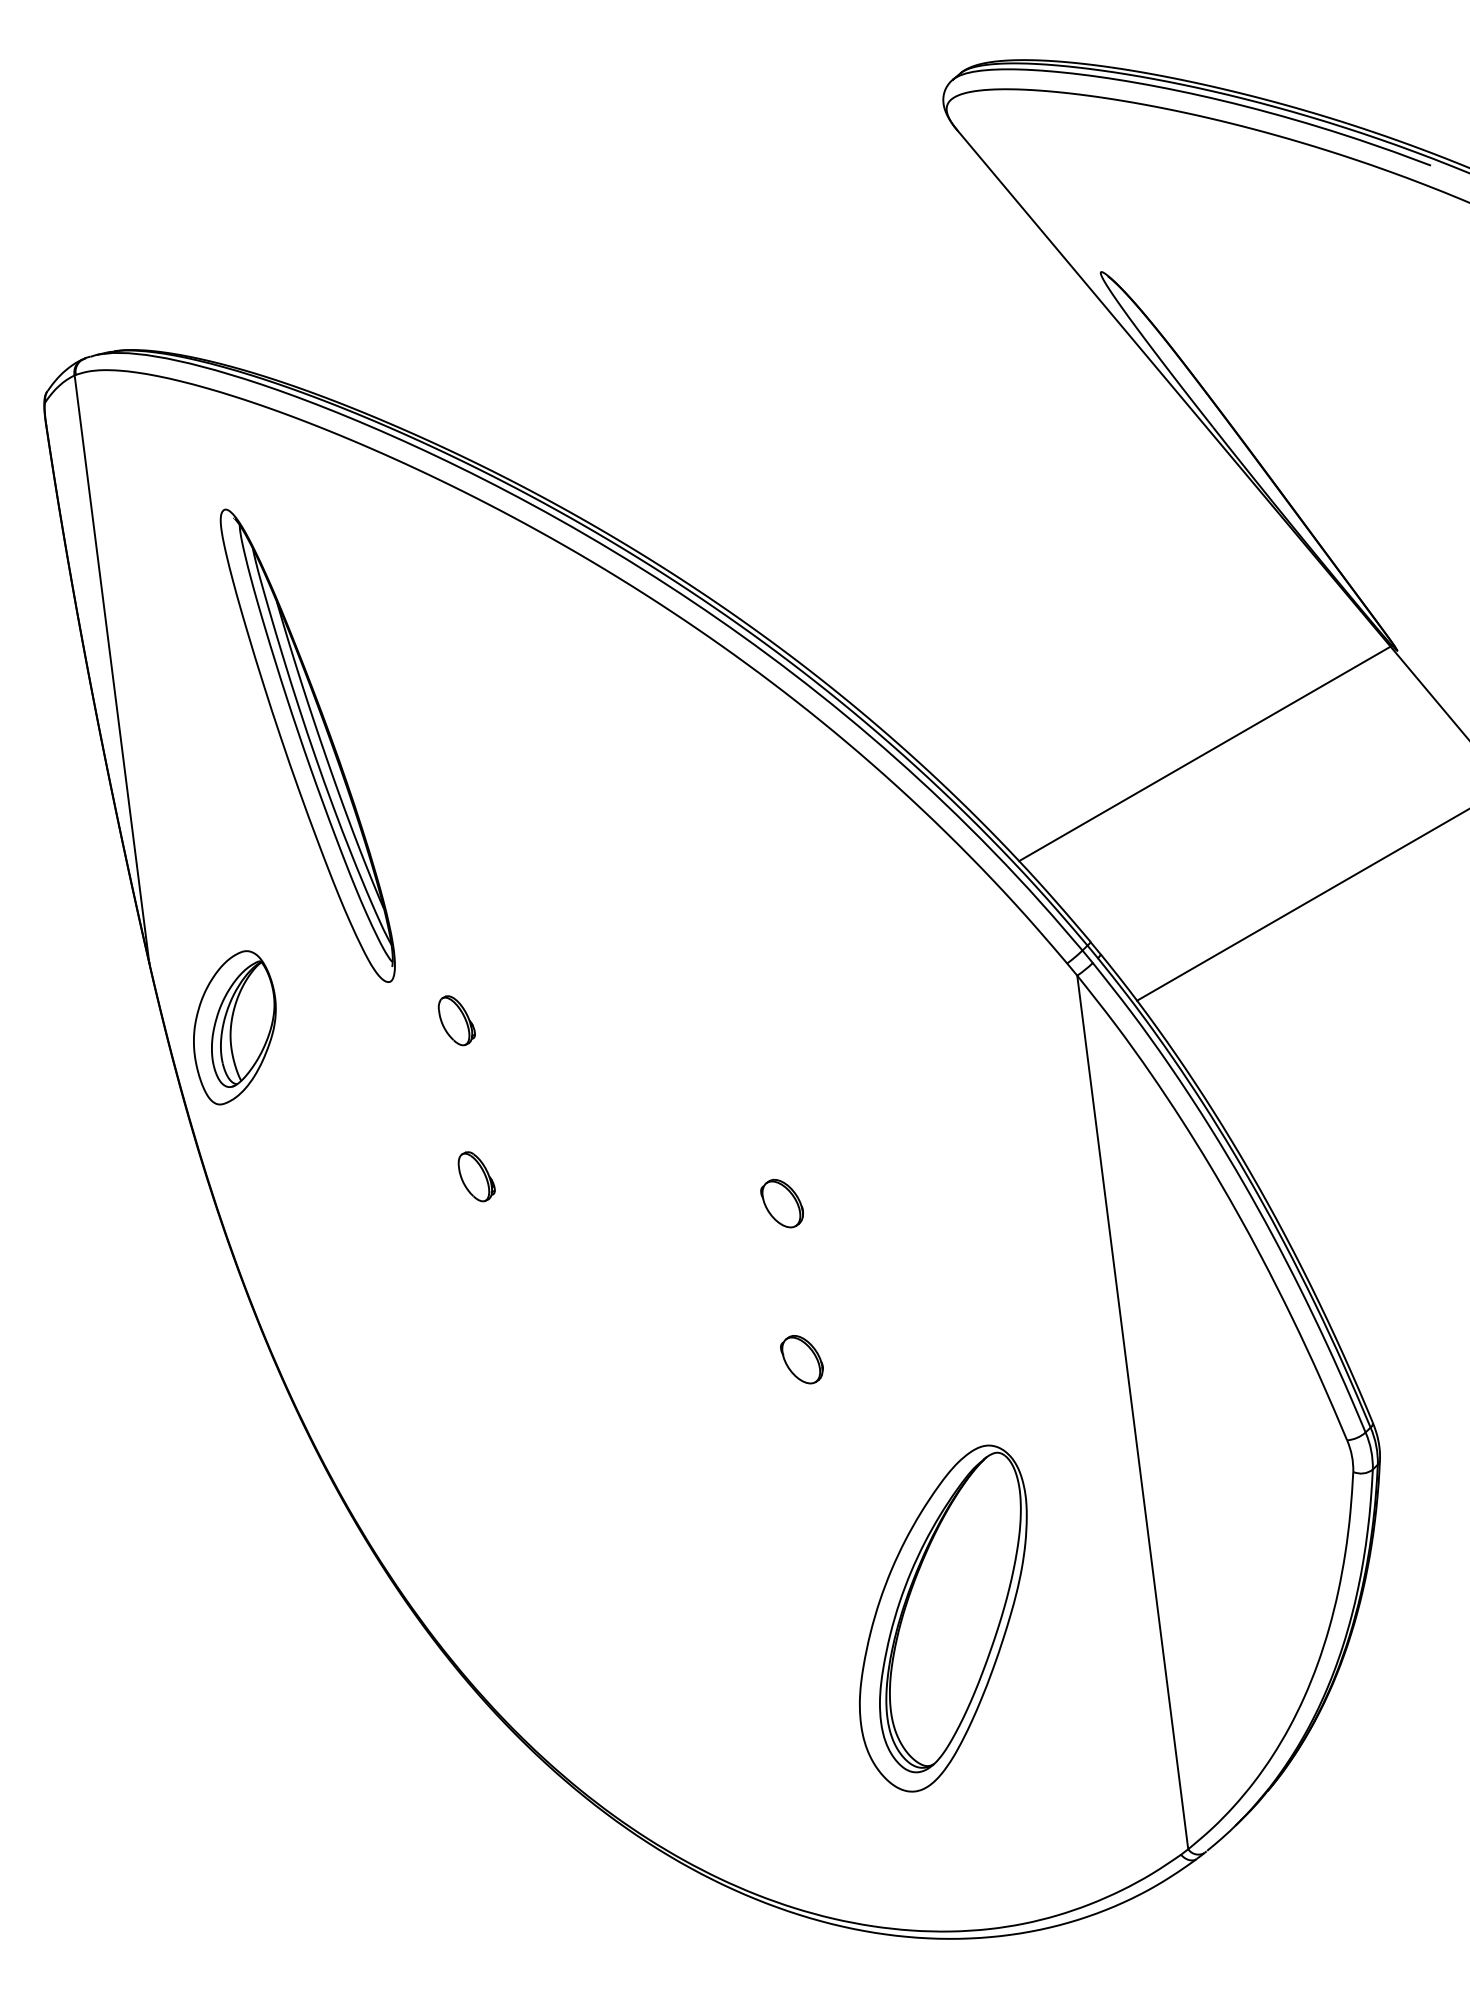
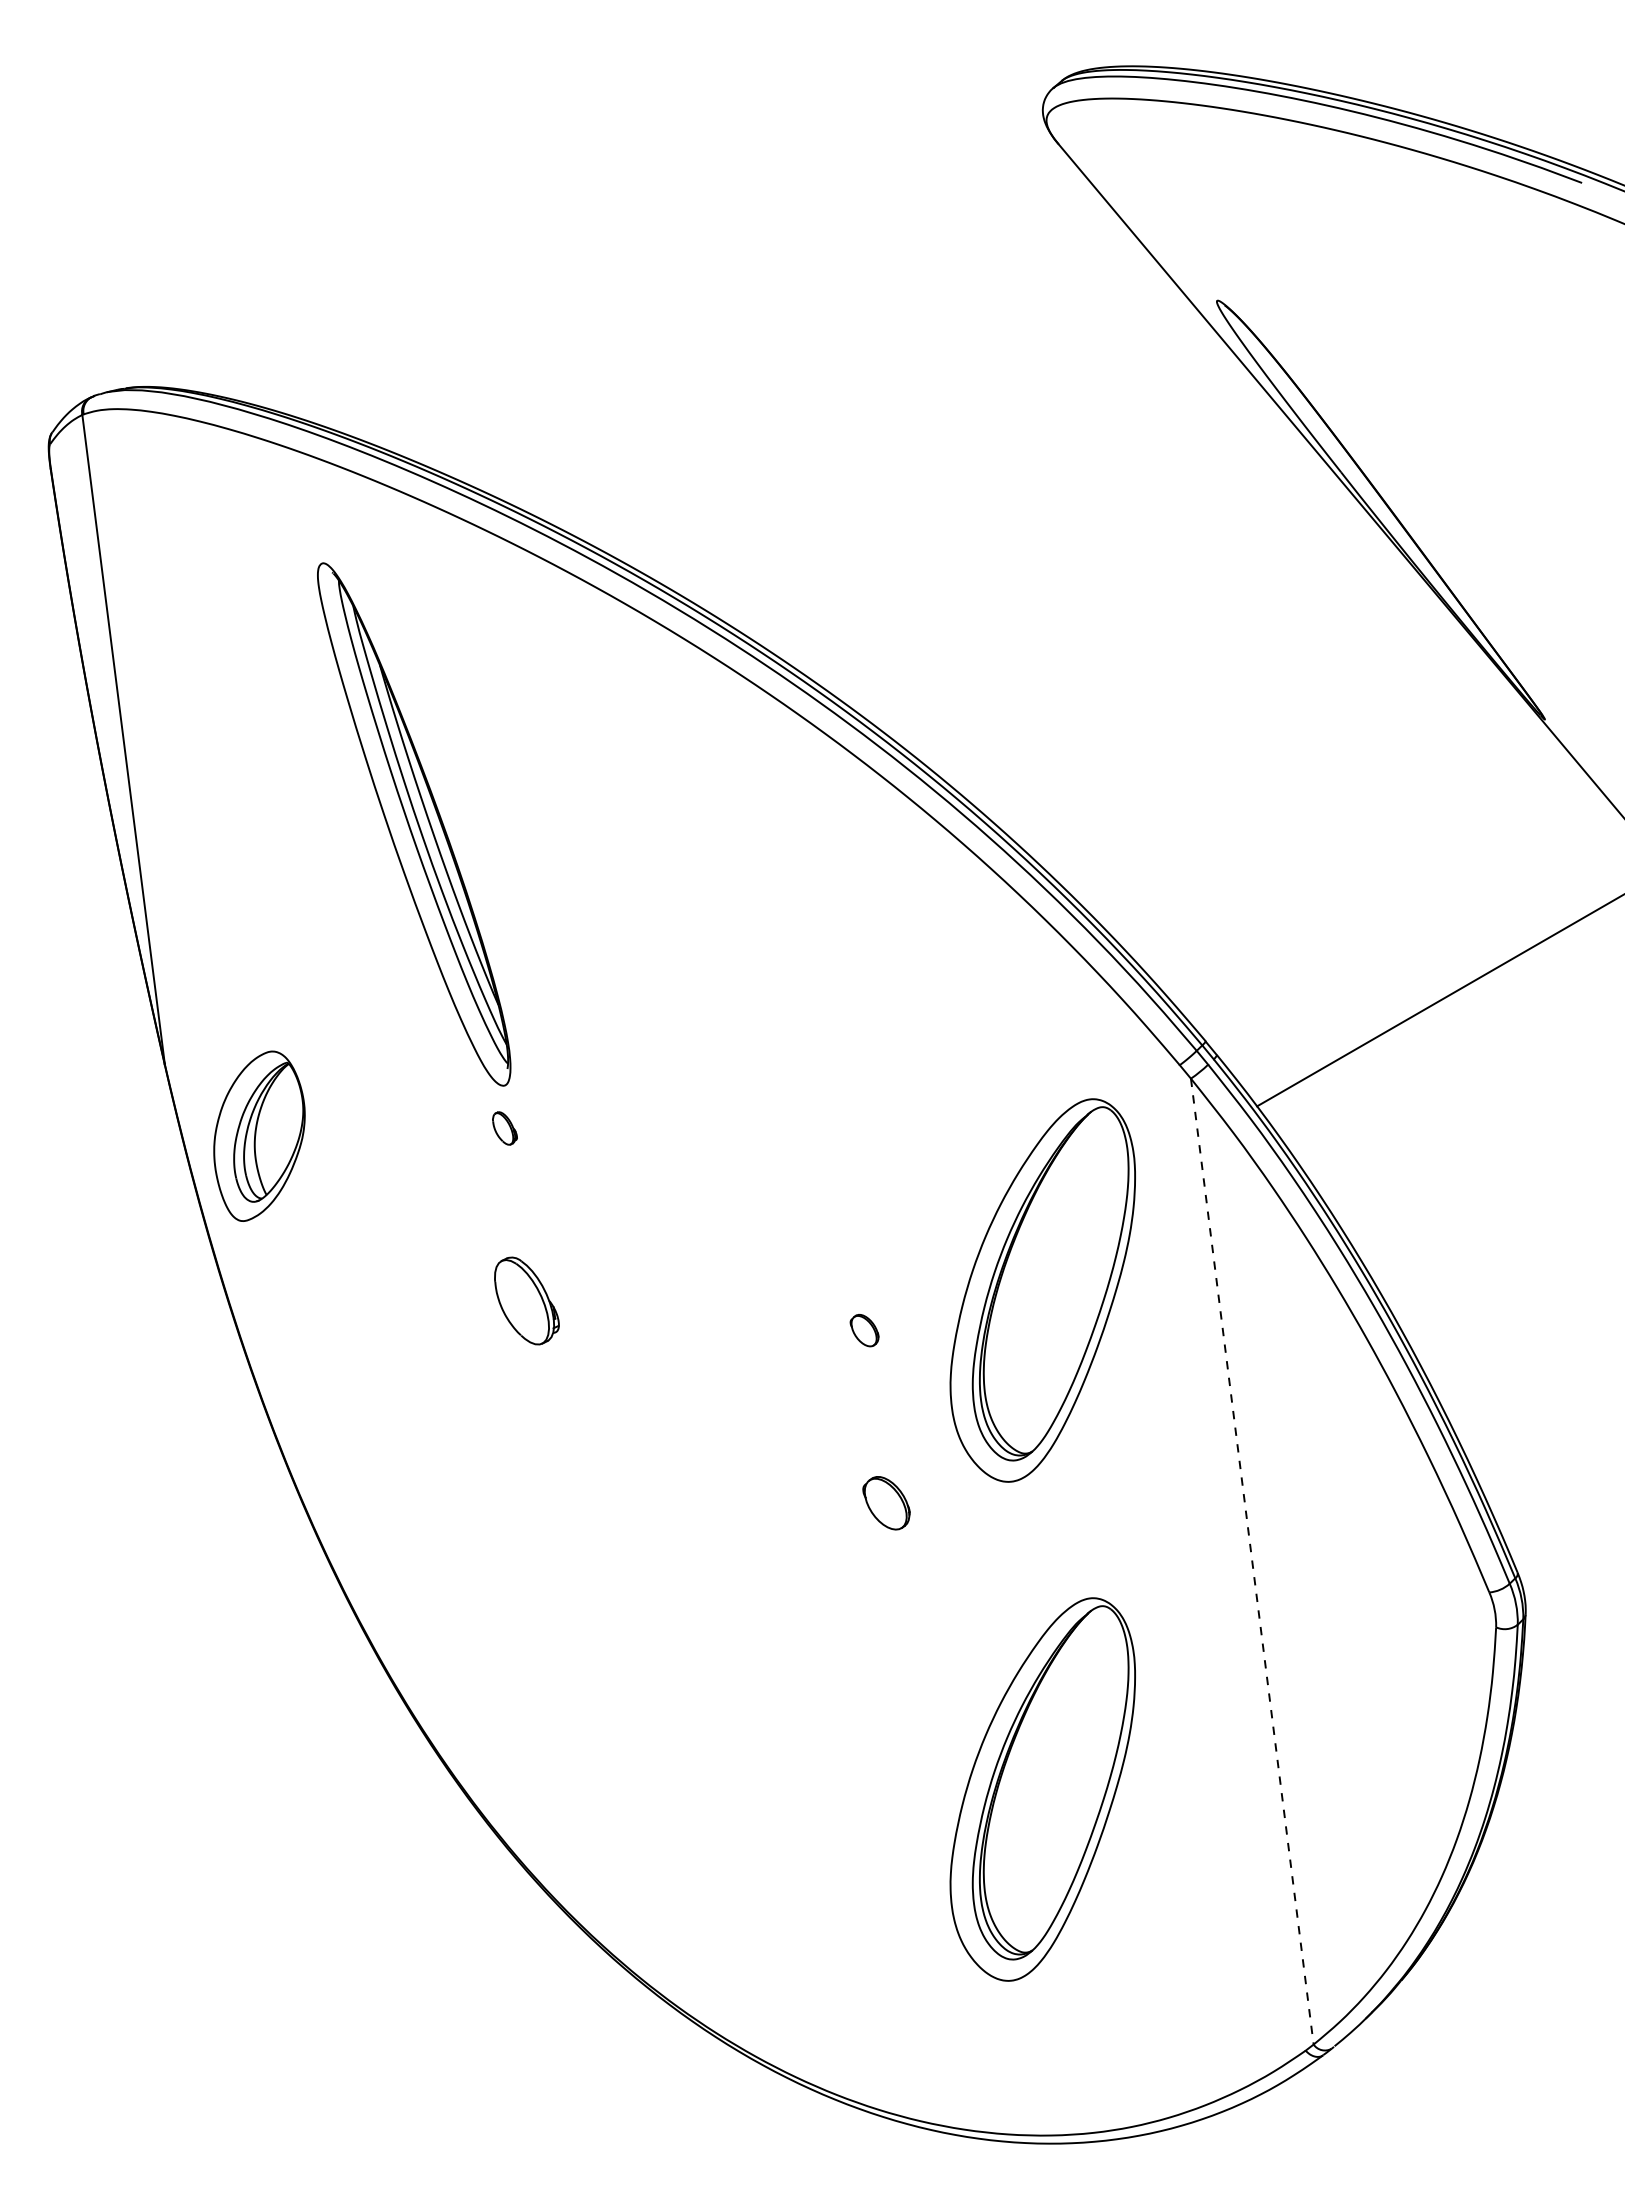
part: (308, 745) -> (414, 824), moved
line: (1204, 753) -> (1331, 832), removed
part: (456, 1020) -> (504, 1128), size x0.6
part: (943, 1167) -> (1042, 1290), added
part: (476, 1176) -> (526, 1300), size x1.6
part: (782, 1203) -> (864, 1330), size x0.6
line: (1132, 1412) -> (1252, 1561), solid -> dashed

